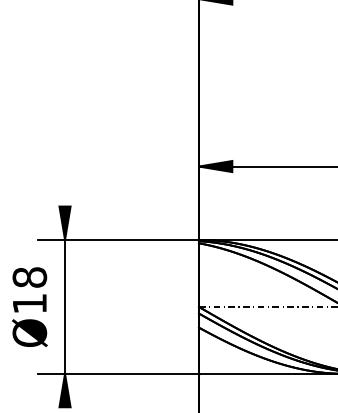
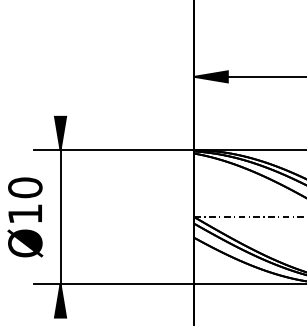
text: (29, 277) -> (25, 187), Ø18 -> Ø10

